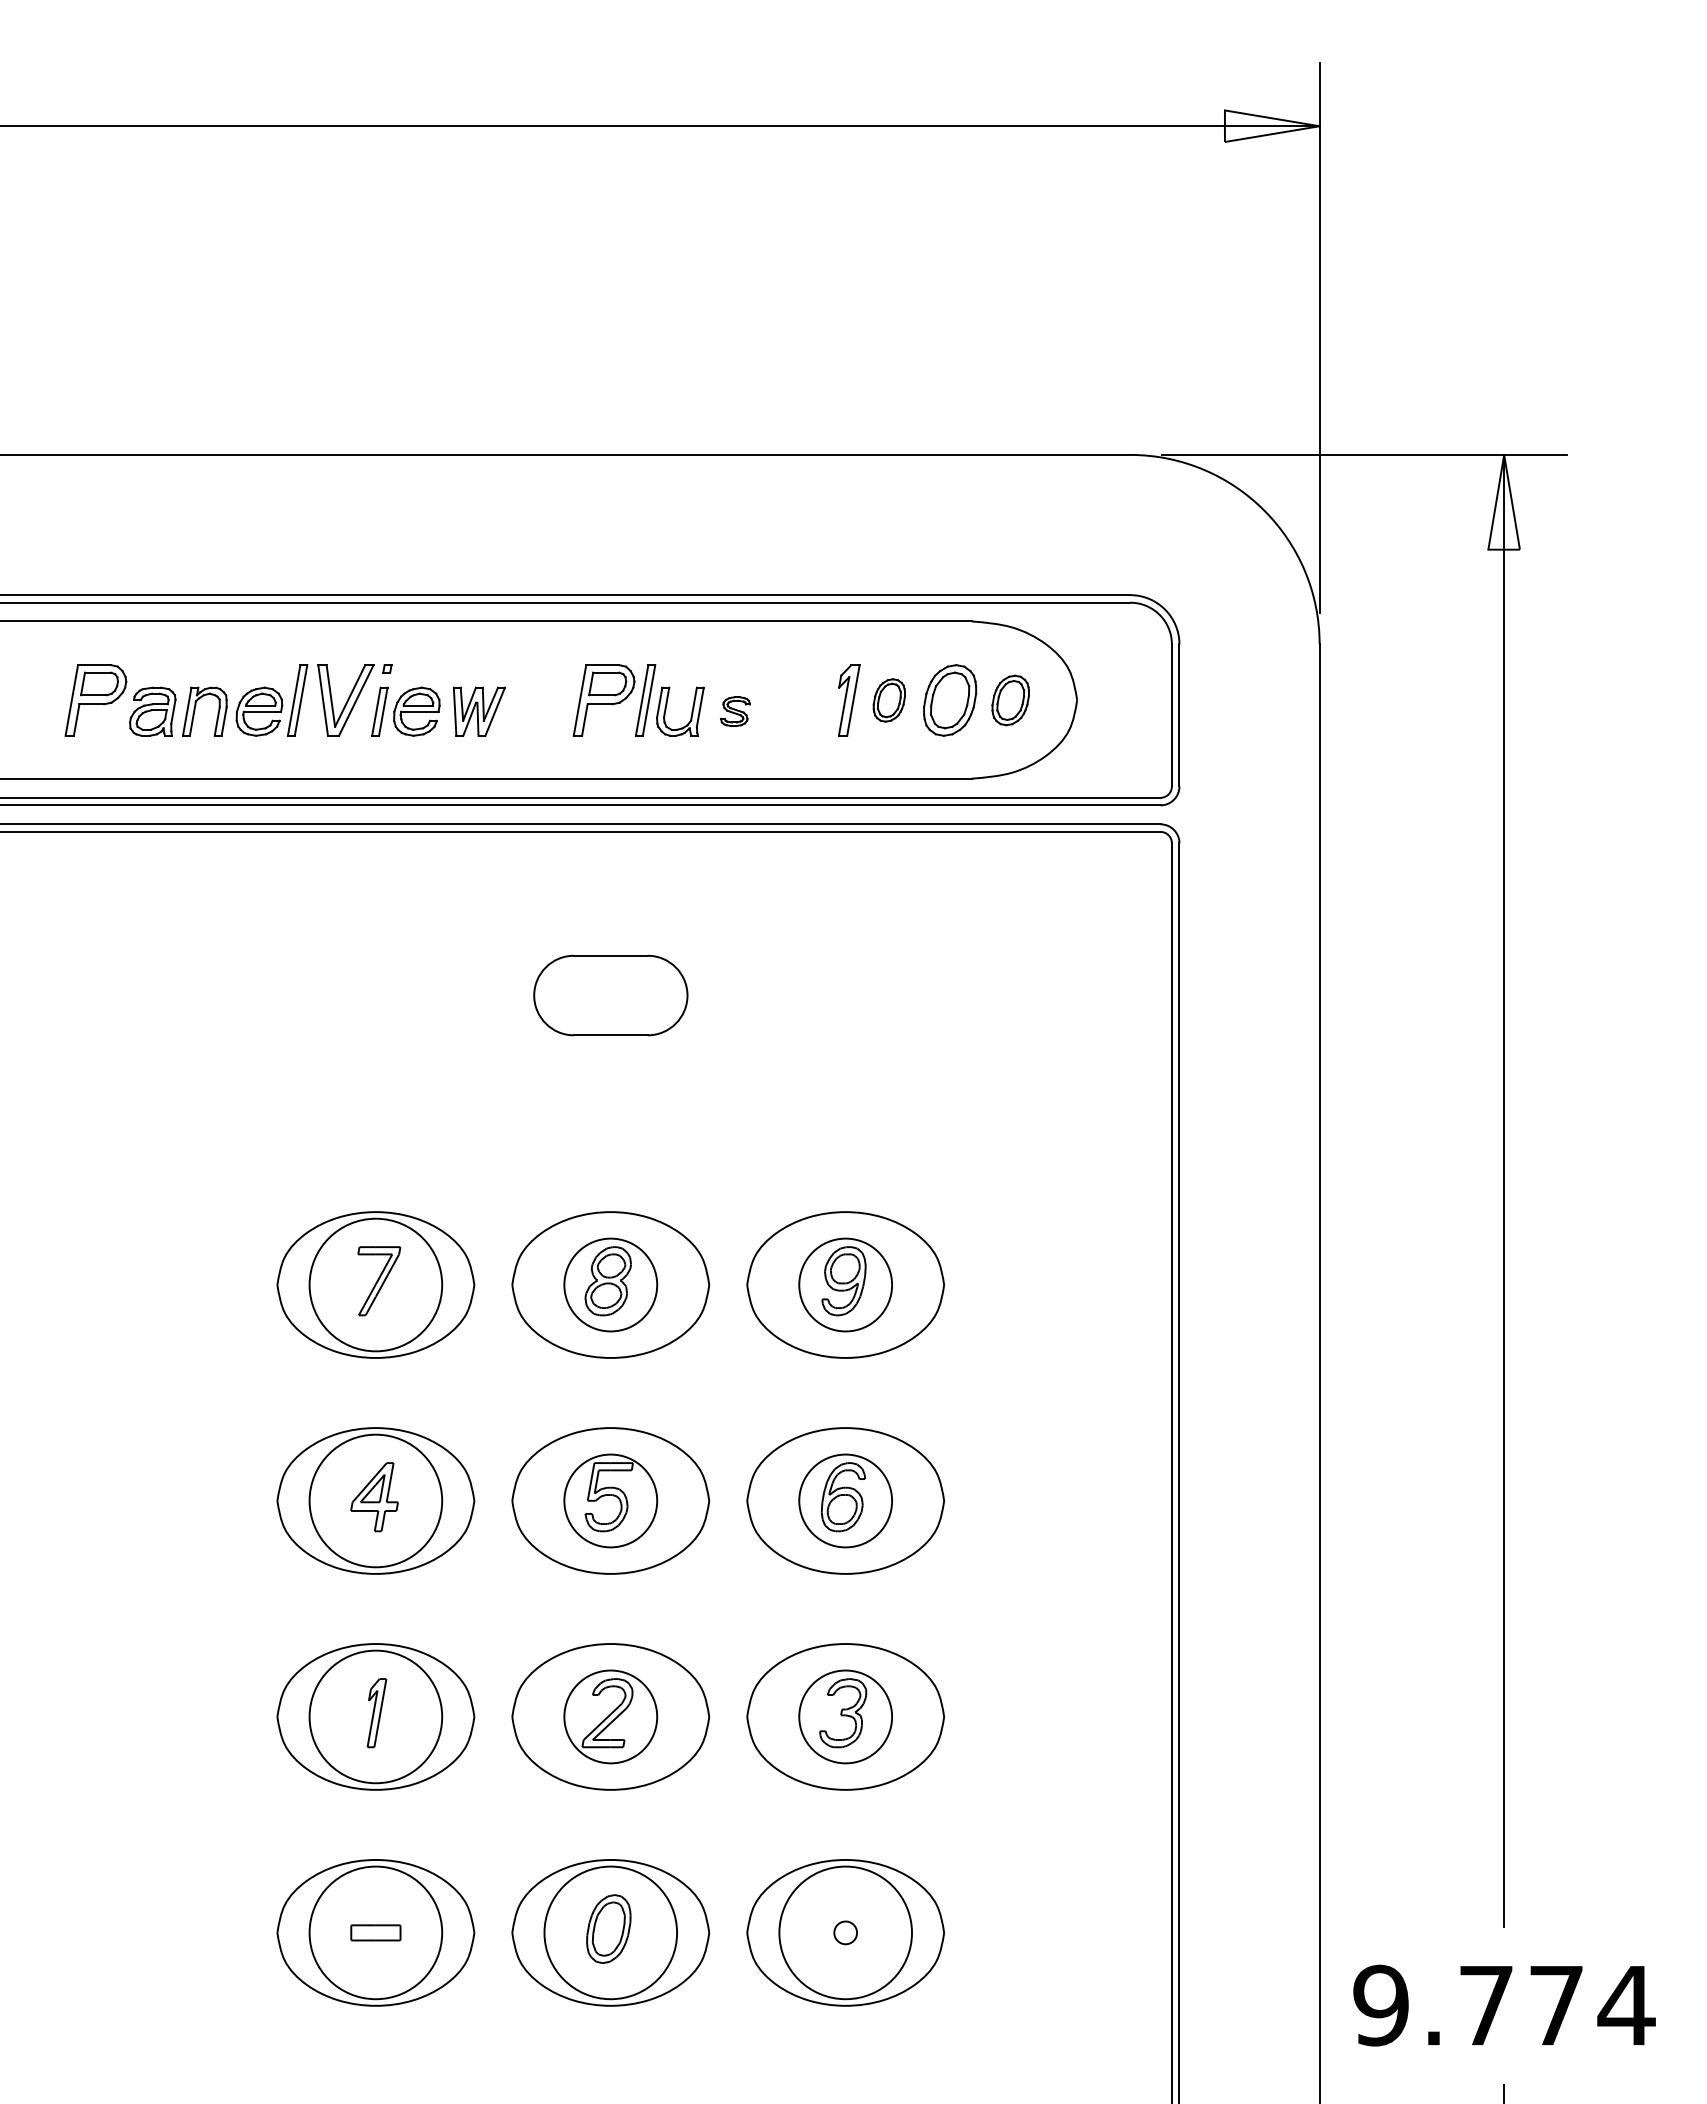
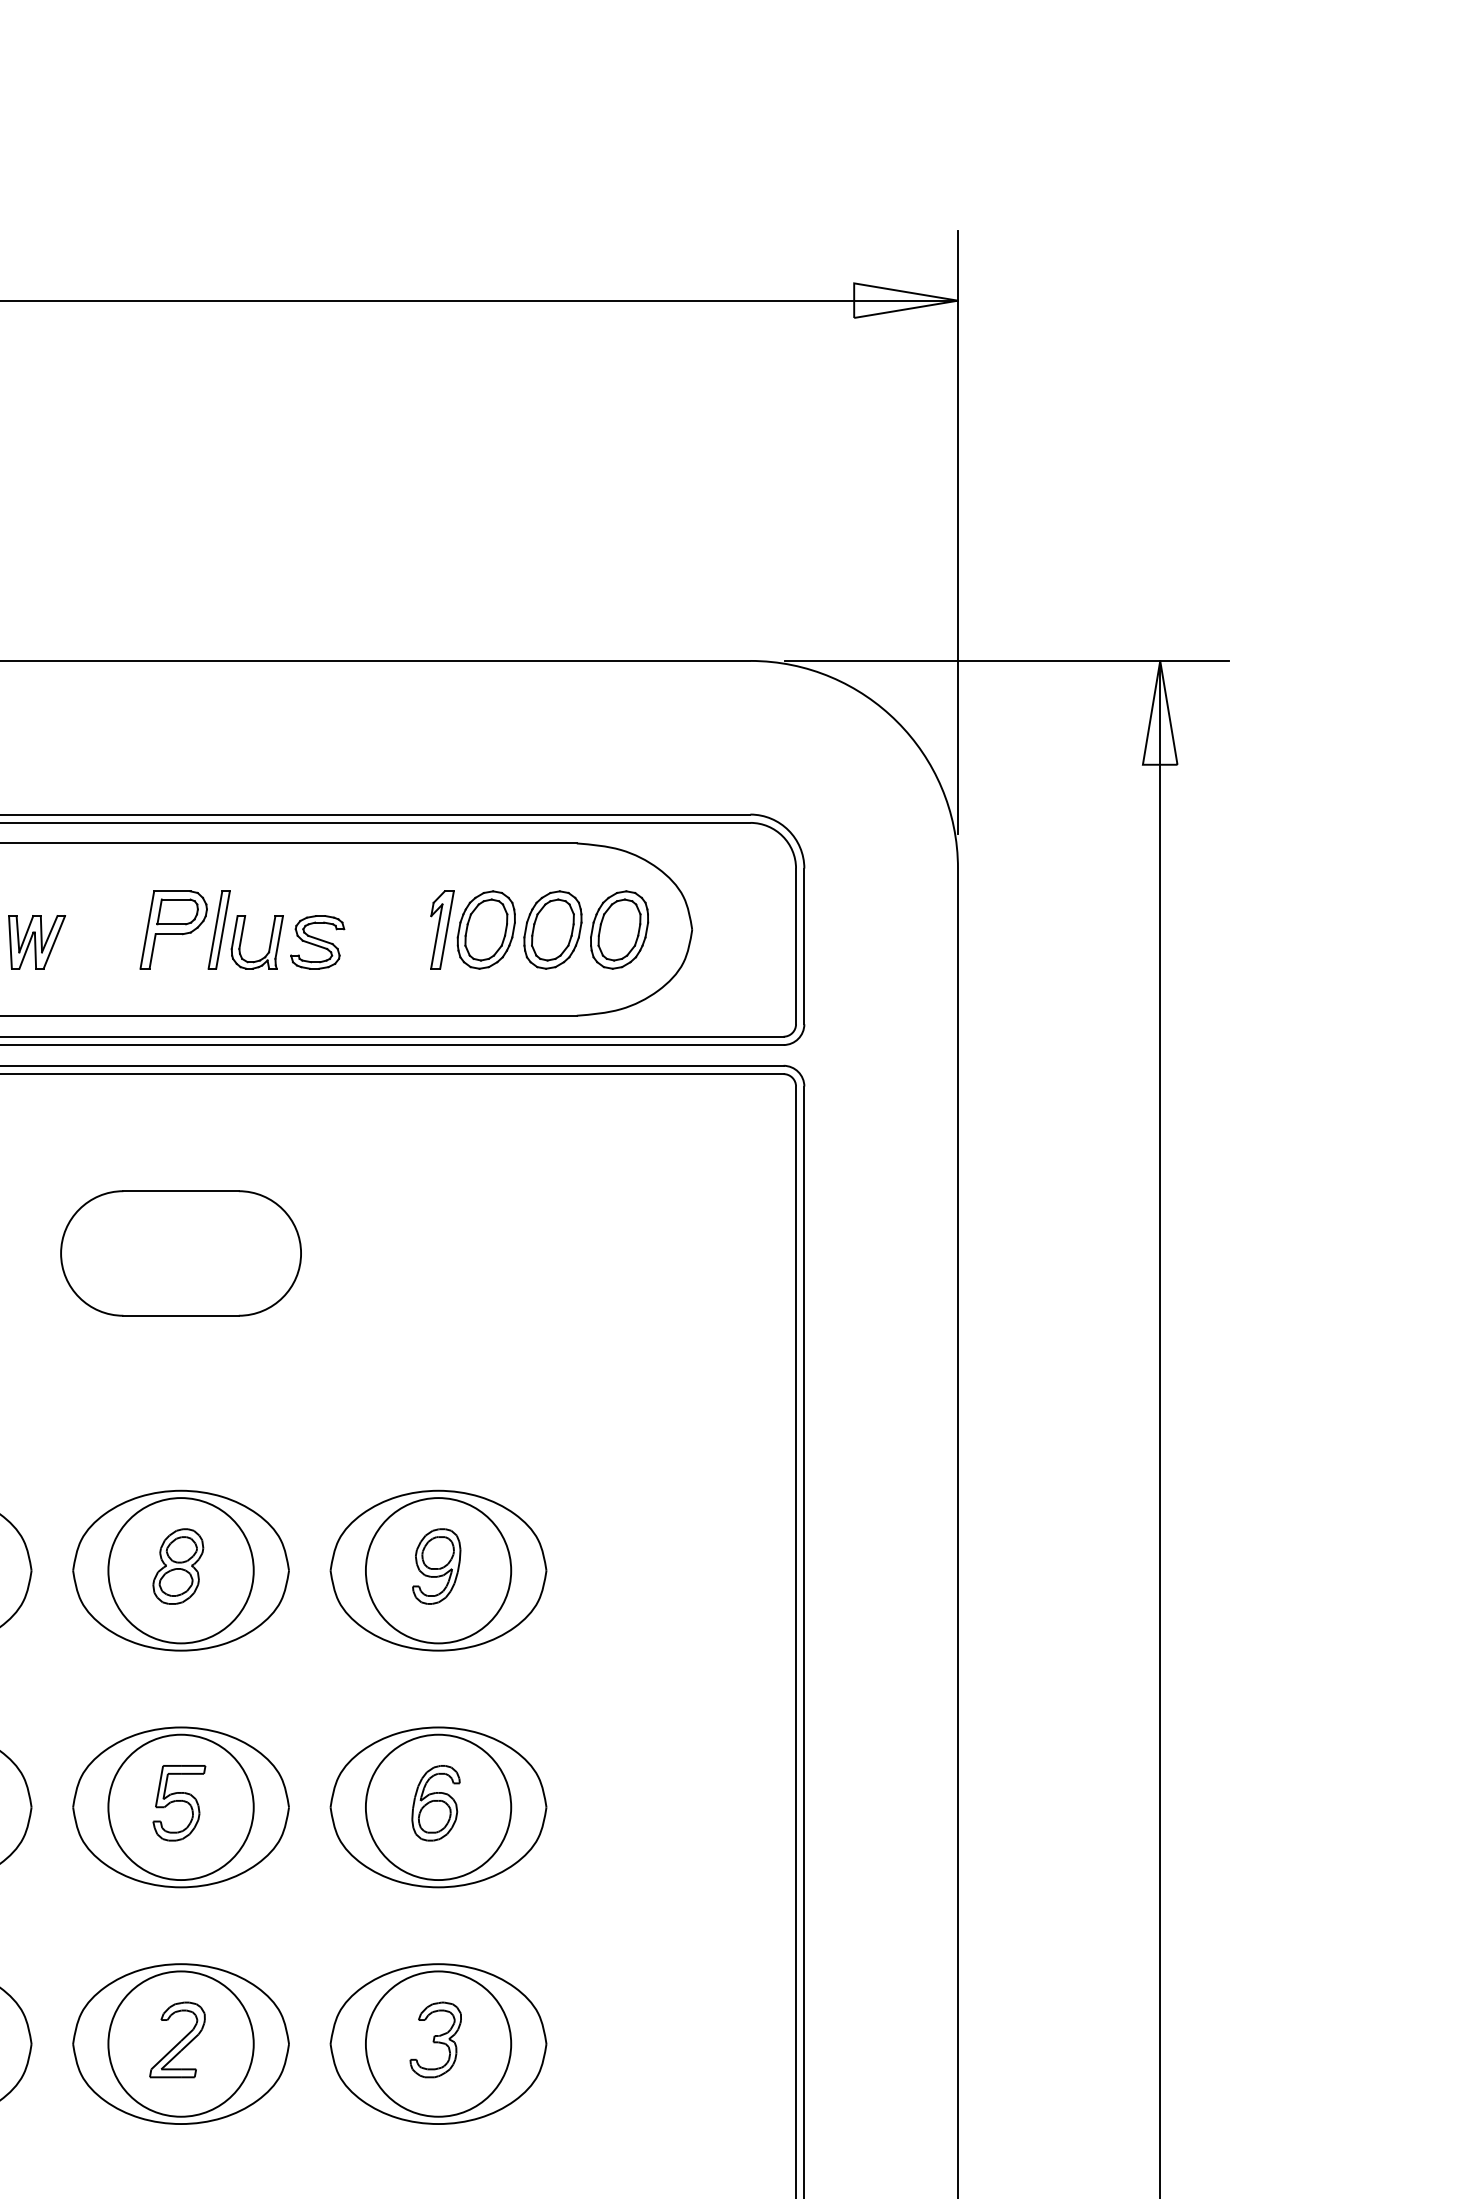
part: (889, 700) -> (486, 930), size x1.67
part: (1010, 700) -> (619, 930), size x1.43
part: (735, 711) -> (317, 942), size x1.67
part: (610, 995) -> (180, 1253), size x1.43
circle: (610, 1284) -> (180, 1570), size x1.43
circle: (845, 1284) -> (438, 1570), size x1.43
circle: (610, 1500) -> (180, 1806), size x1.43
circle: (845, 1500) -> (438, 1806), size x1.43
circle: (610, 1716) -> (180, 2043), size x1.43
circle: (845, 1716) -> (438, 2043), size x1.43

